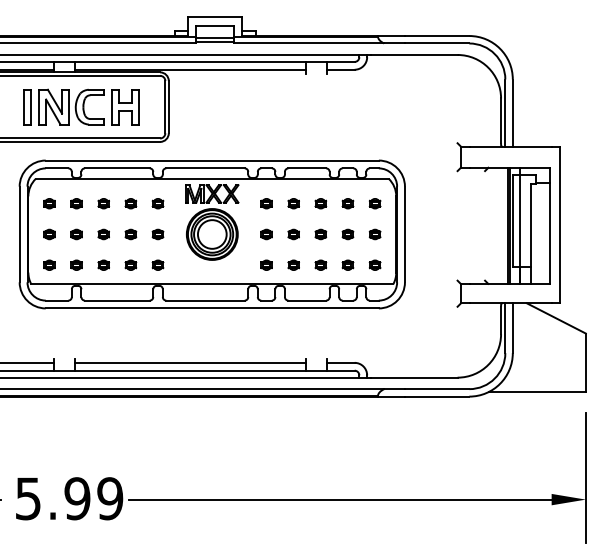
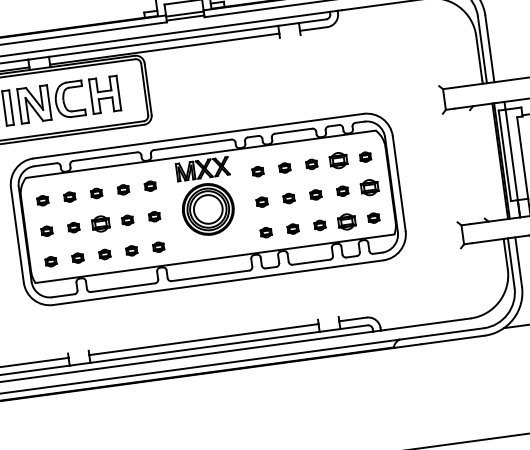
part: (347, 203) -> (338, 160), size x1.6
part: (103, 234) -> (100, 224), size x1.6
part: (374, 234) -> (369, 187), size x1.6
part: (347, 264) -> (346, 221), size x1.6

